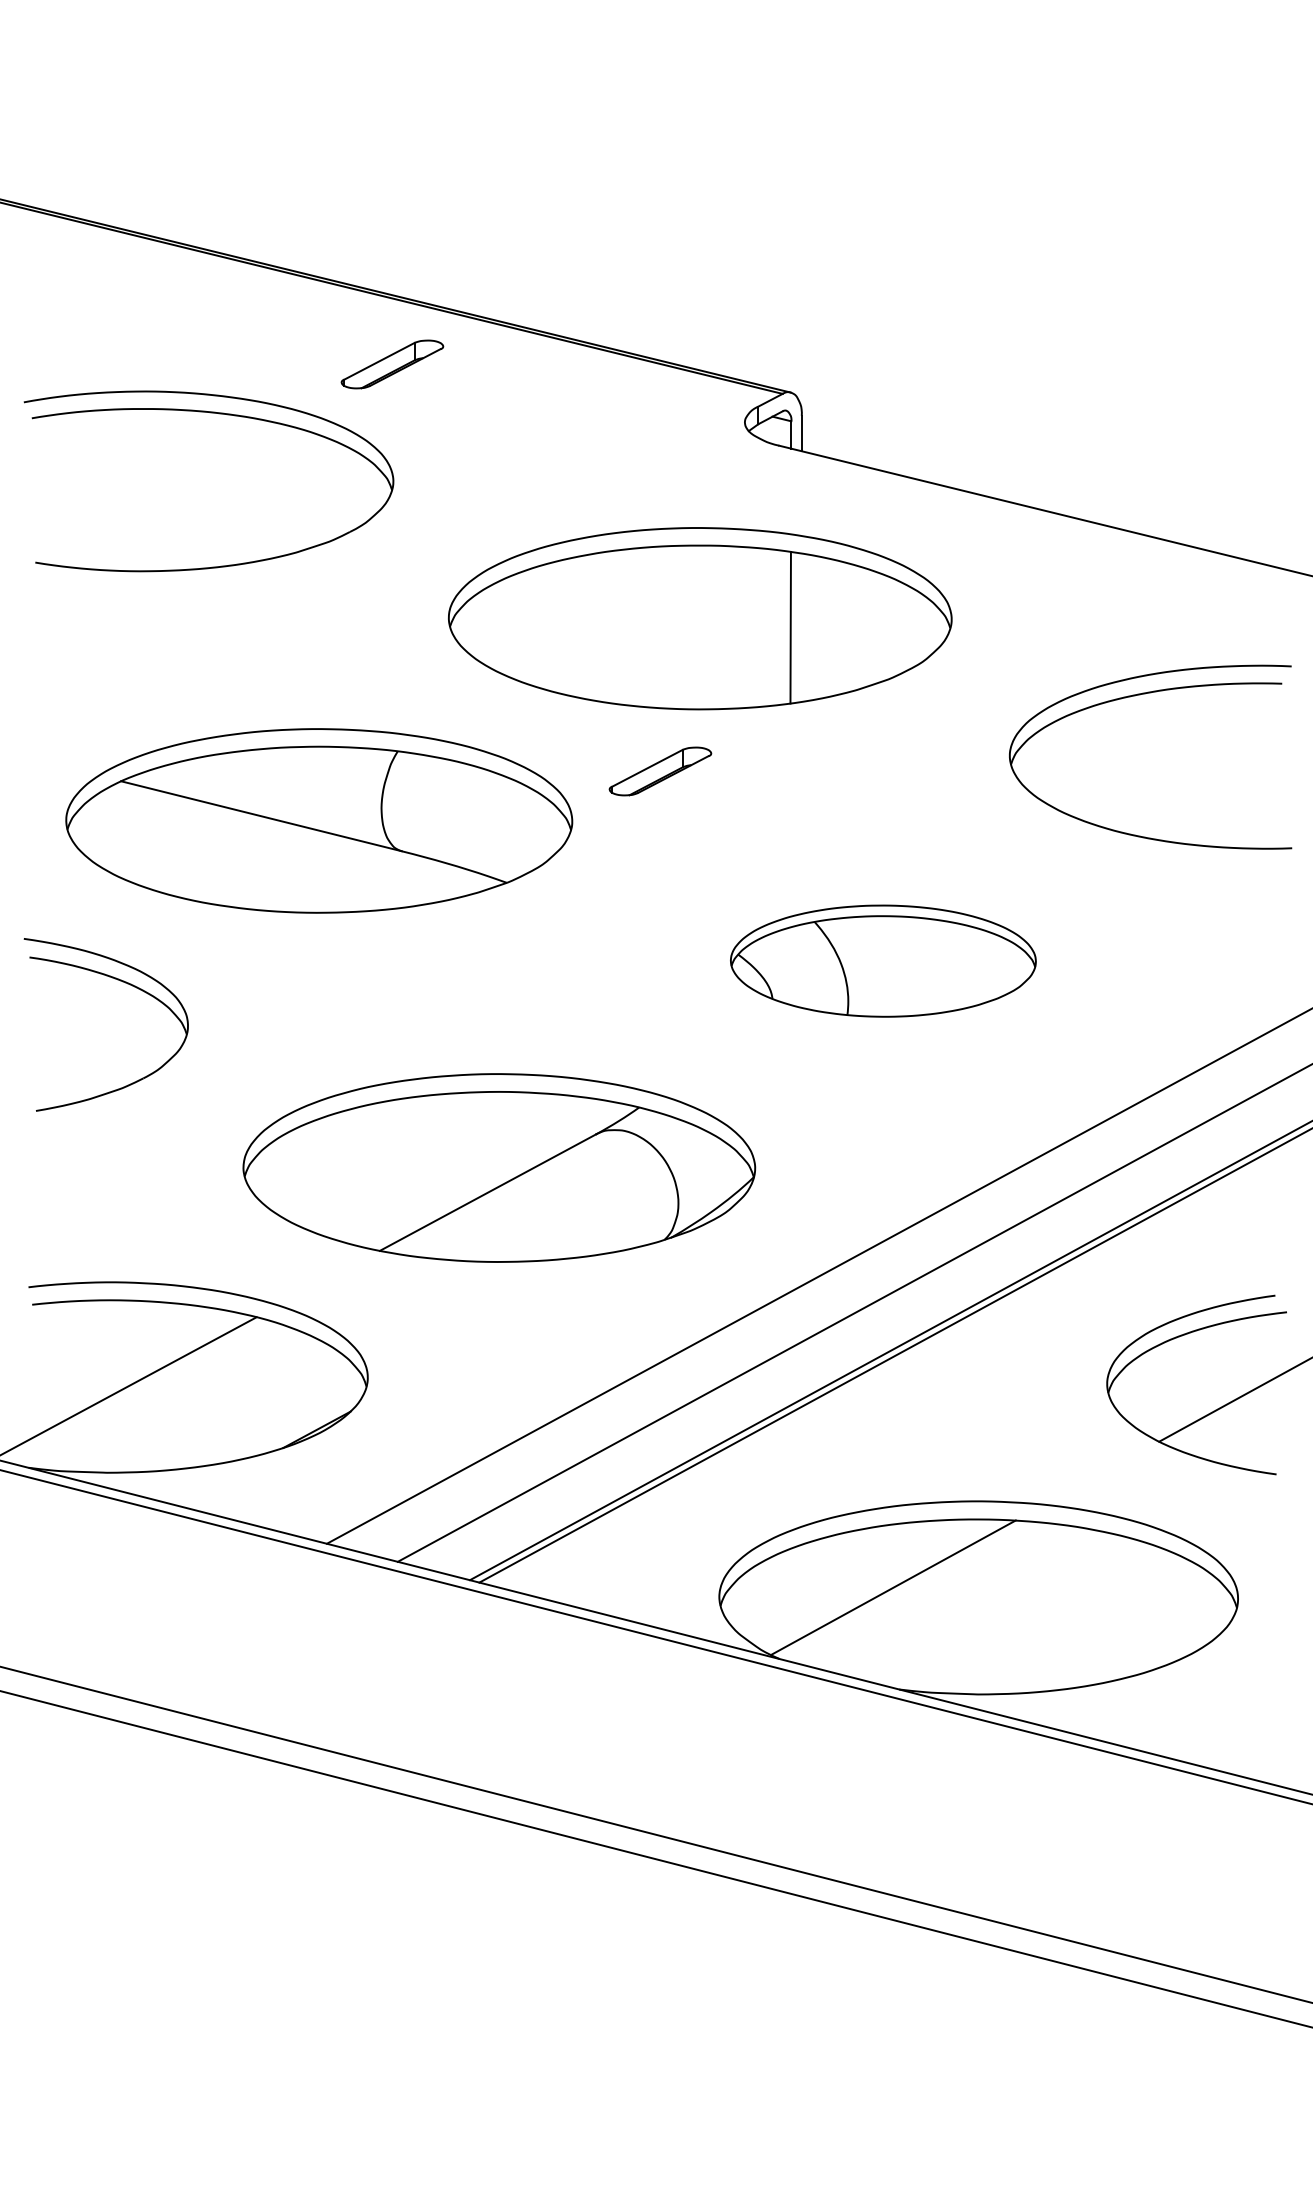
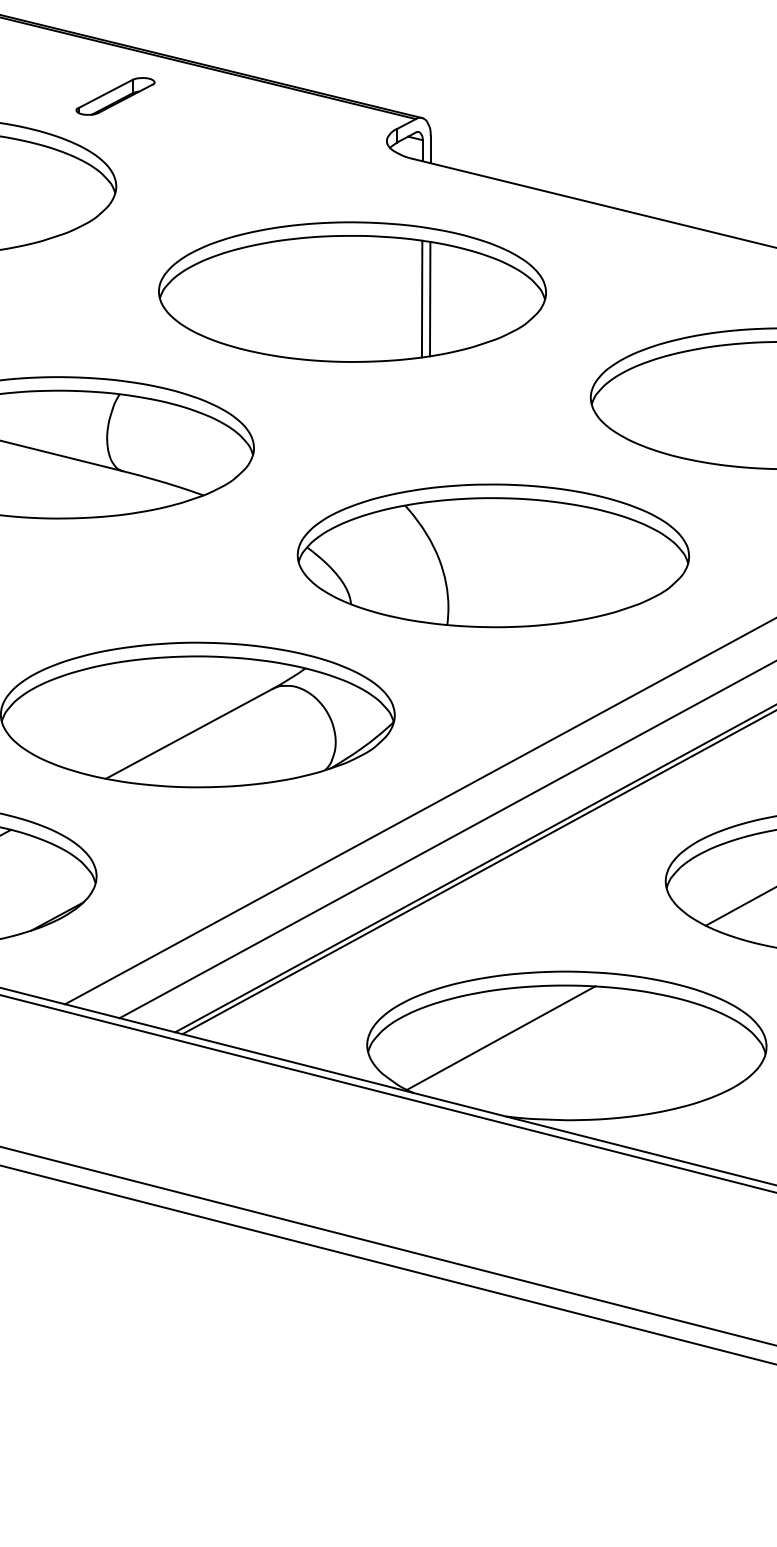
line: (800, 627) -> (429, 298), added
part: (660, 771) -> (321, 409), removed
part: (883, 960) -> (493, 555), size x1.67

